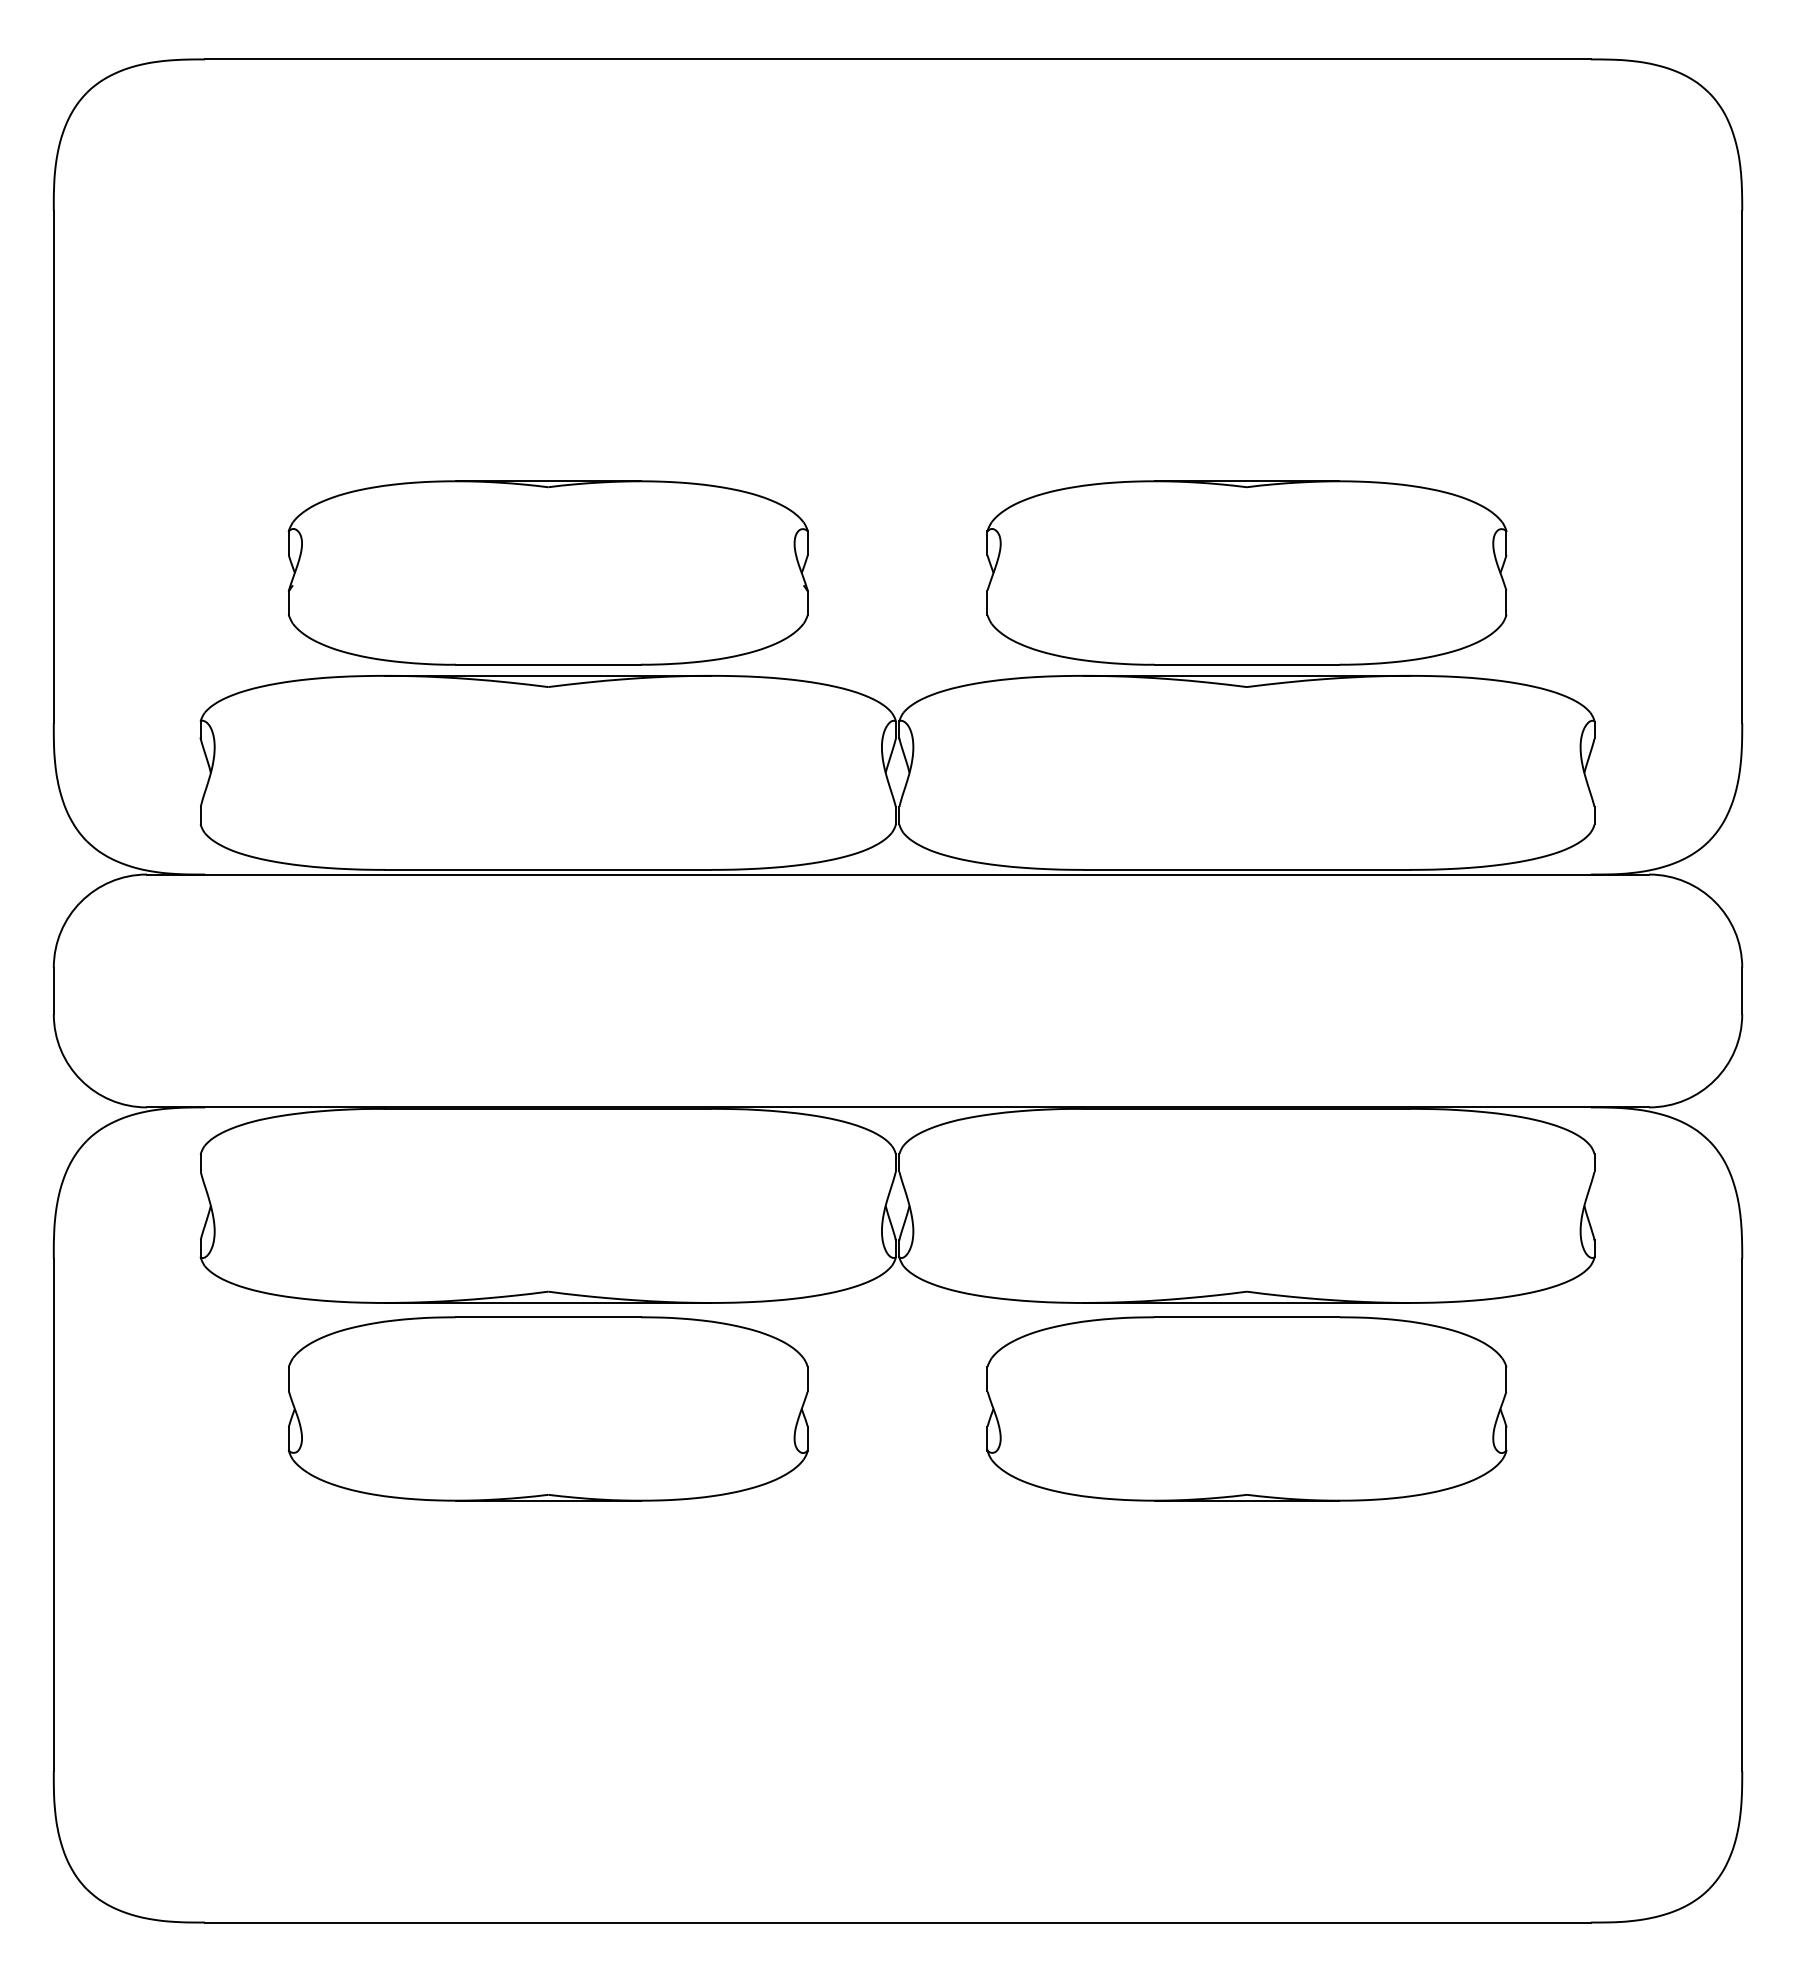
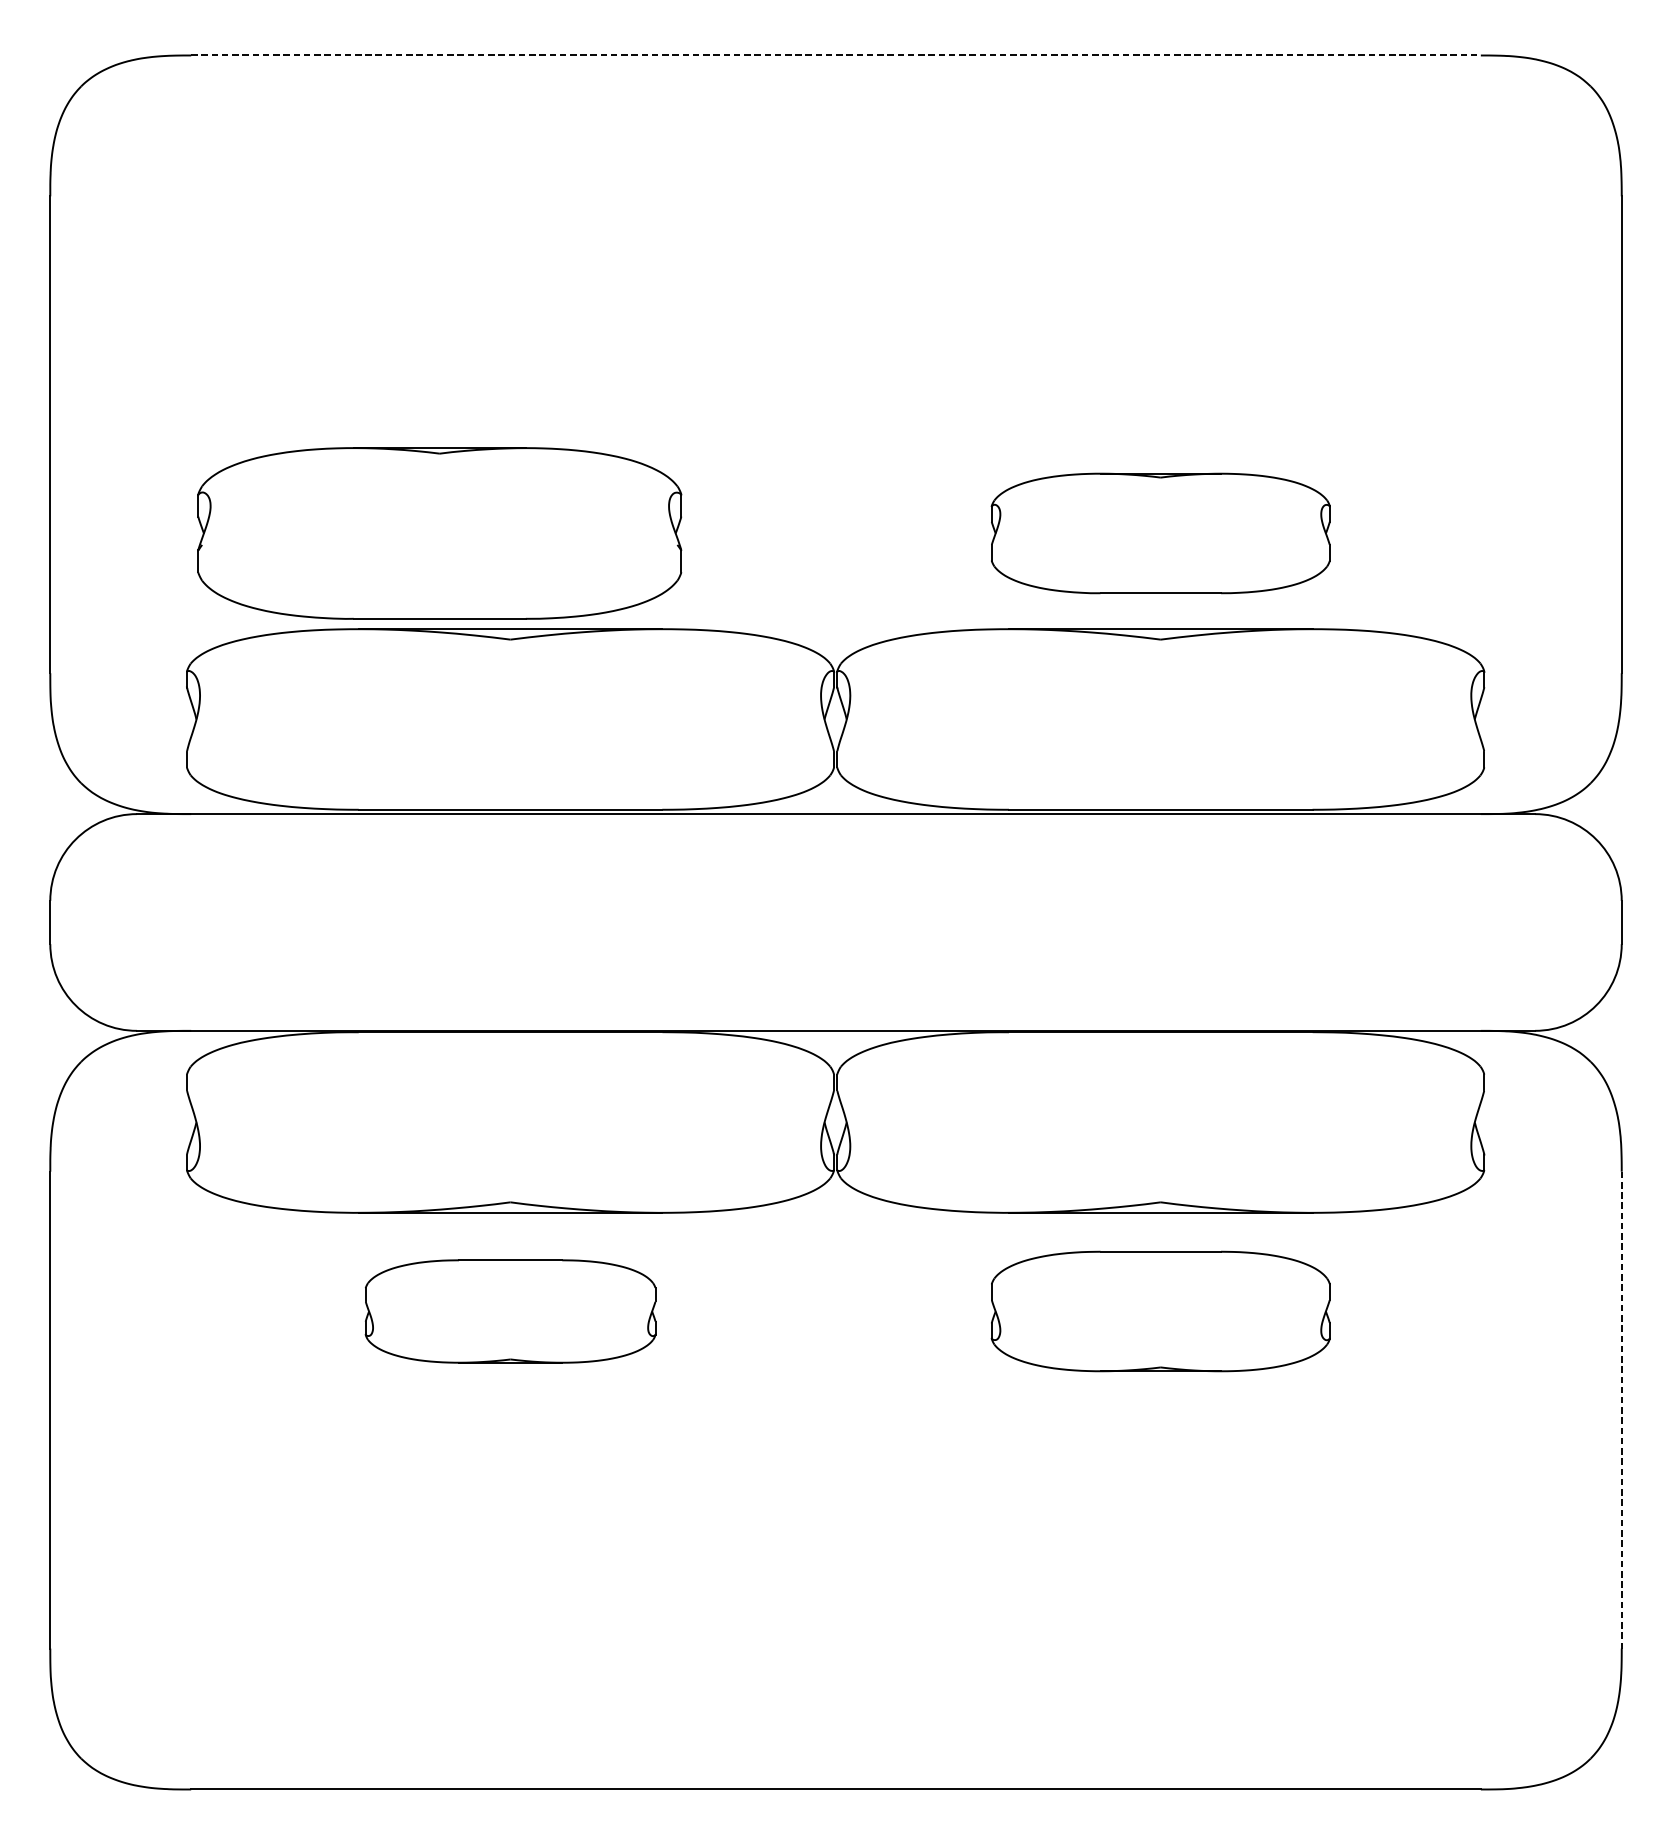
line: (898, 59) -> (836, 55), solid -> dashed
part: (547, 572) -> (439, 533), moved
part: (1246, 572) -> (1160, 533), size x0.7
part: (548, 1408) -> (510, 1311), size x0.6
part: (1246, 1408) -> (1160, 1311), size x0.7
line: (1742, 1515) -> (1621, 1410), solid -> dashed

